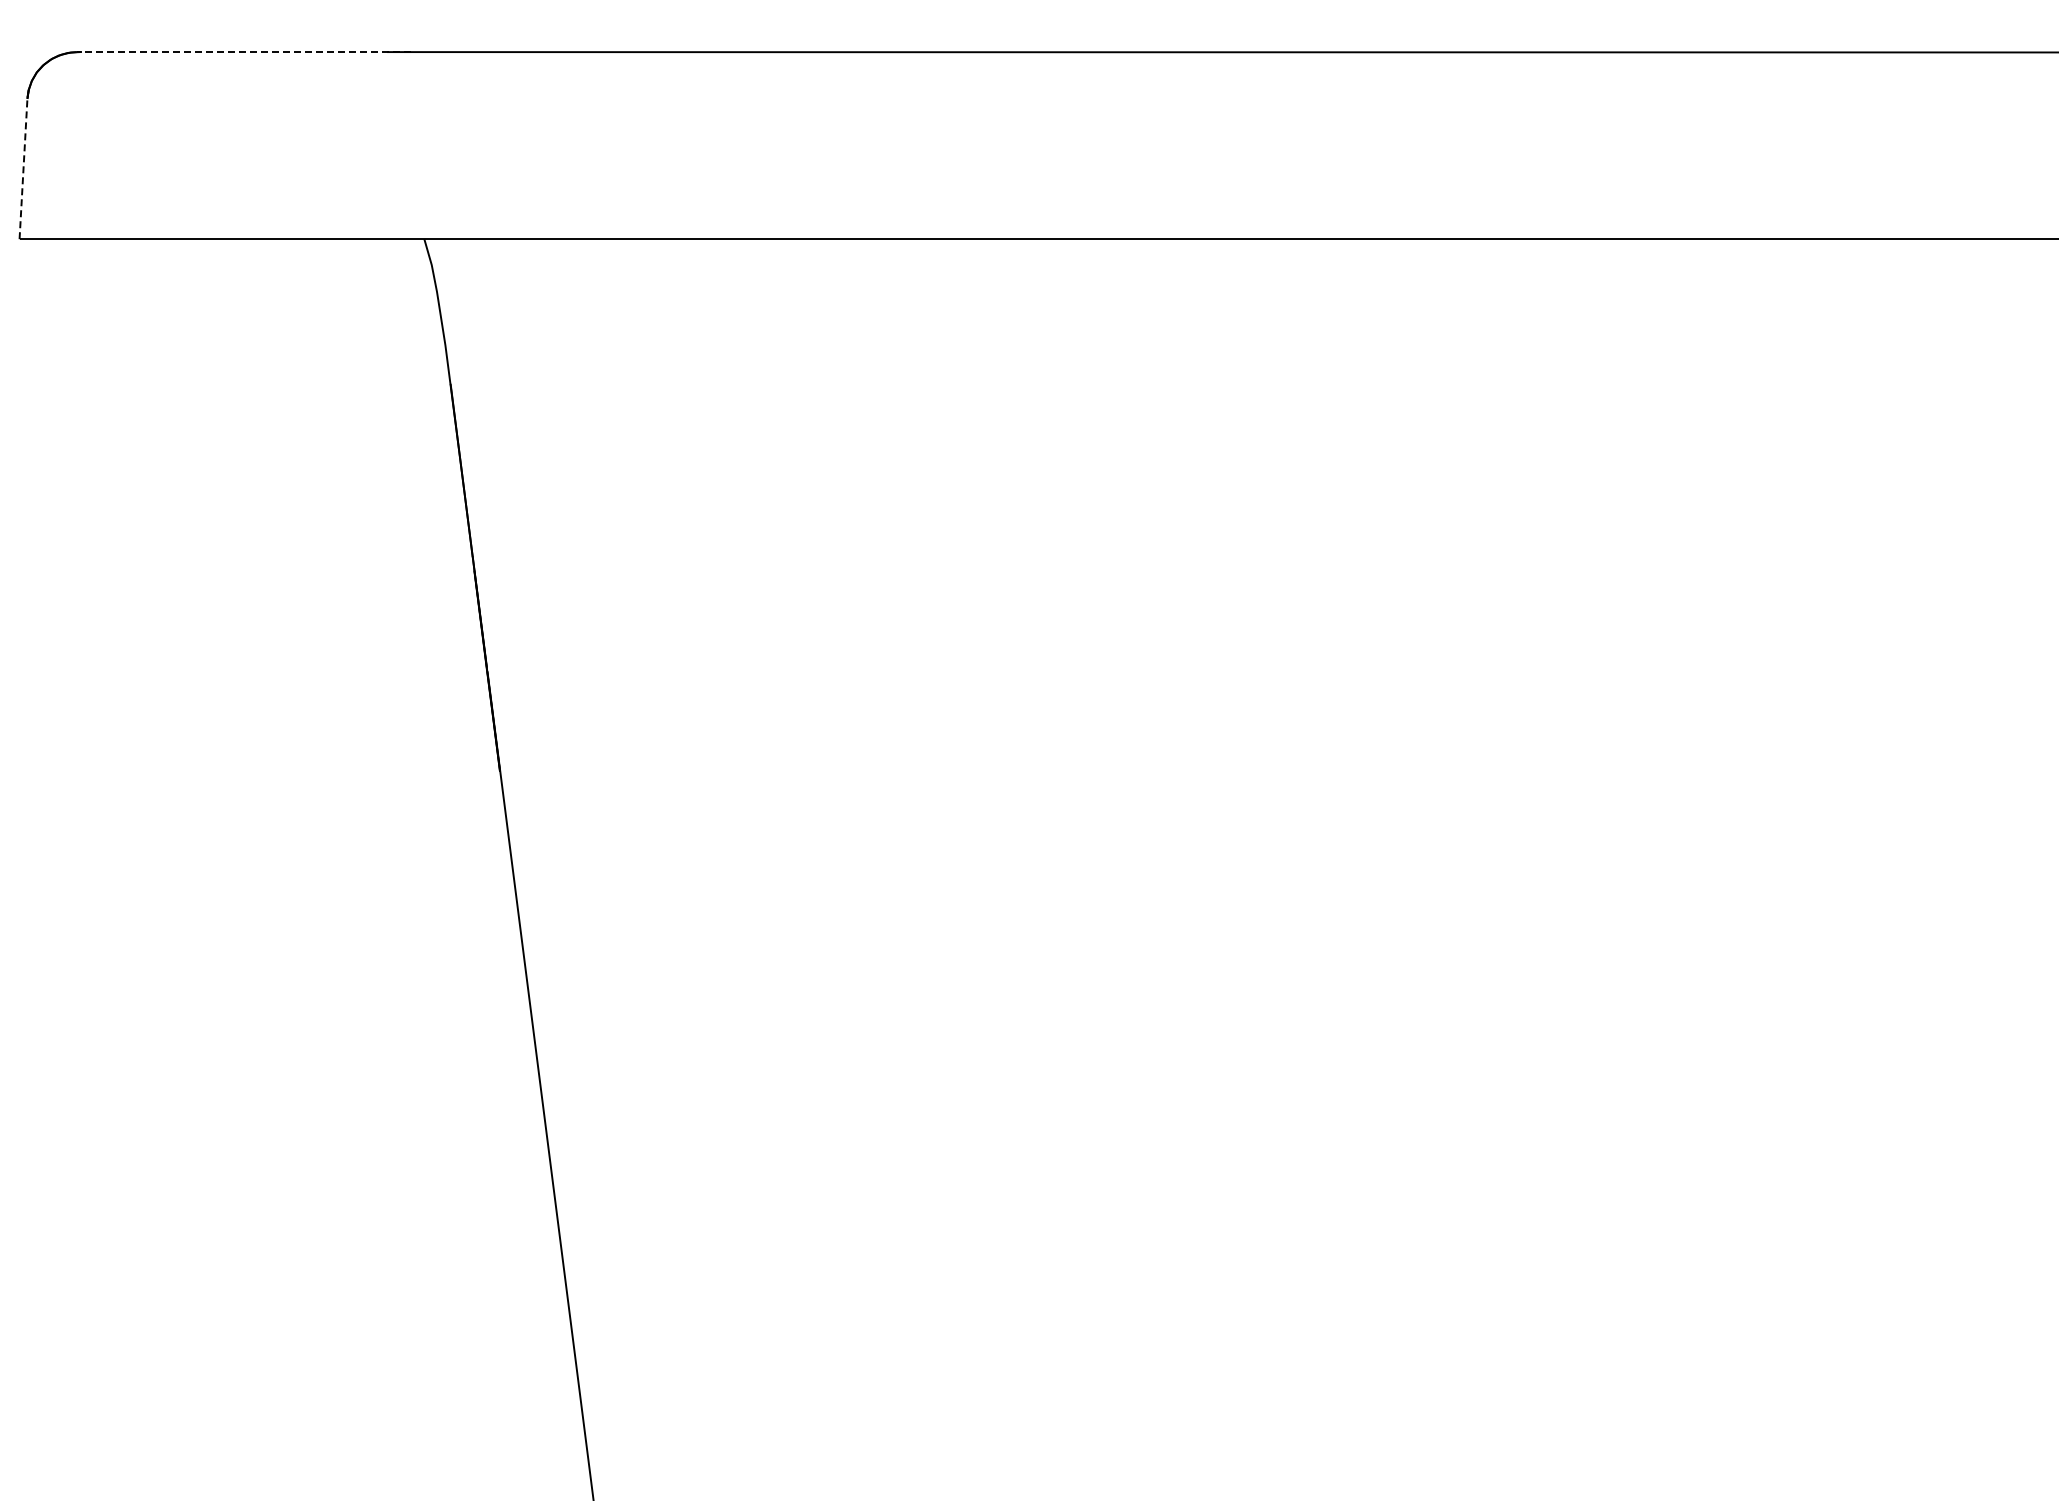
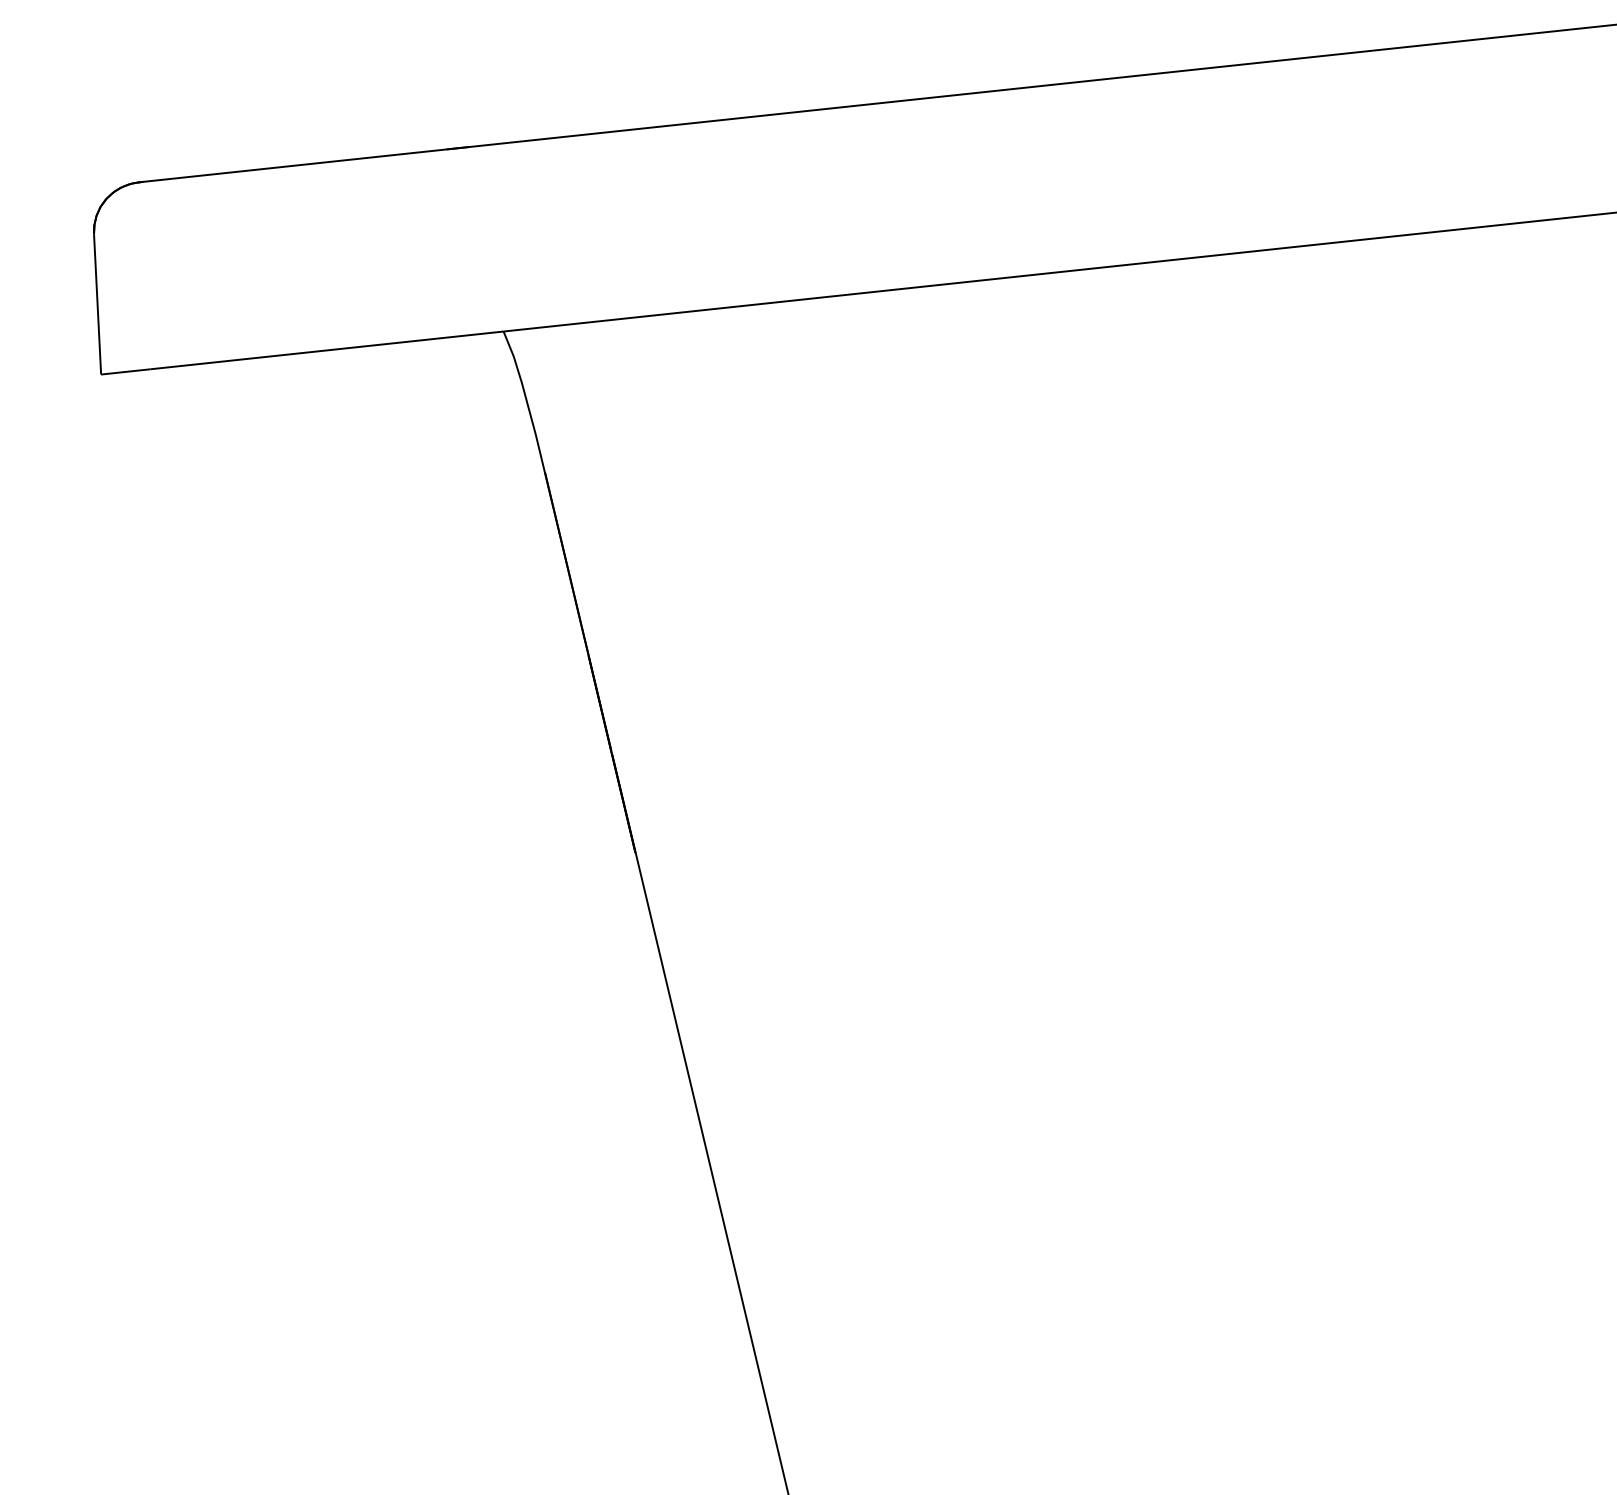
line: (243, 52) -> (303, 165), dashed -> solid
line: (23, 168) -> (97, 303), dashed -> solid

